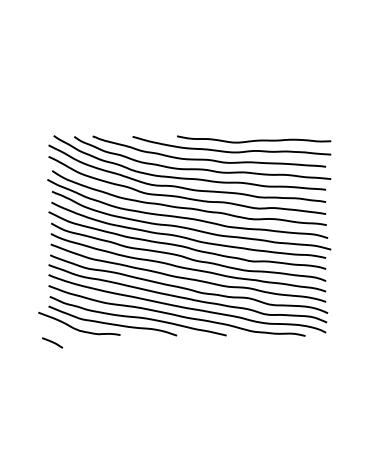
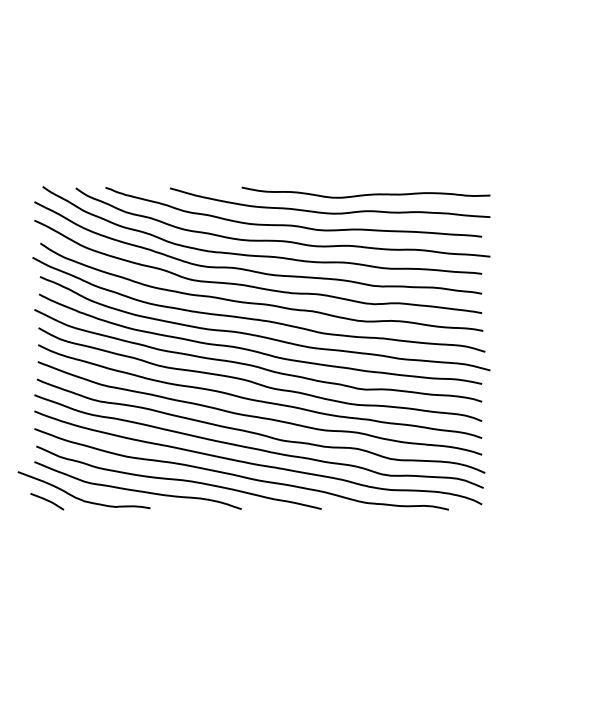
line: (52, 342) -> (47, 500), moved

